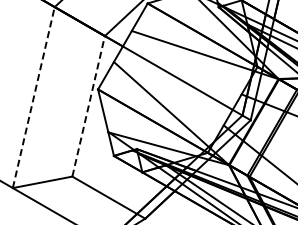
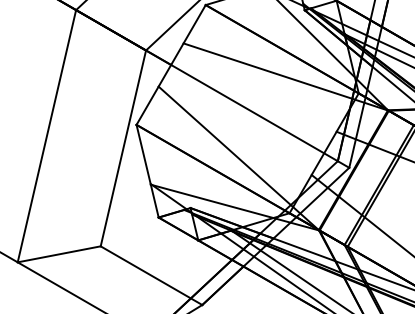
line: (33, 97) -> (46, 136), dashed -> solid
line: (88, 105) -> (123, 147), dashed -> solid

